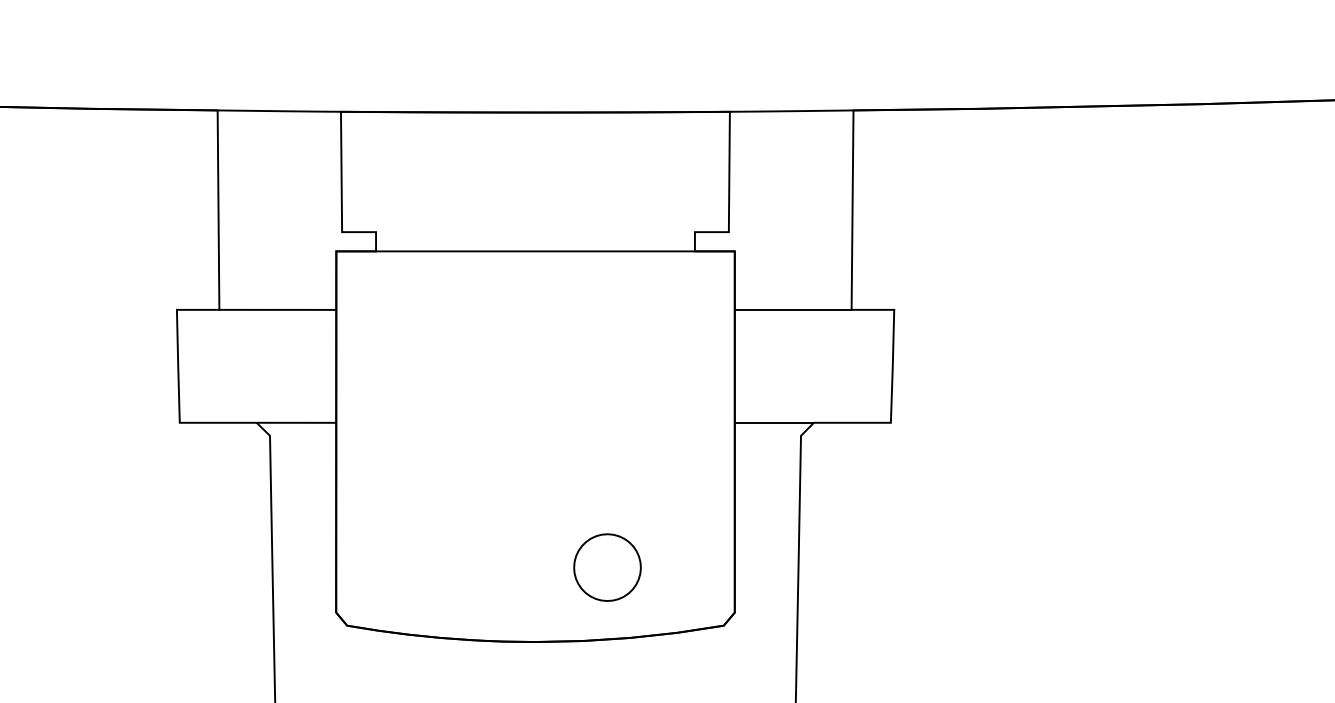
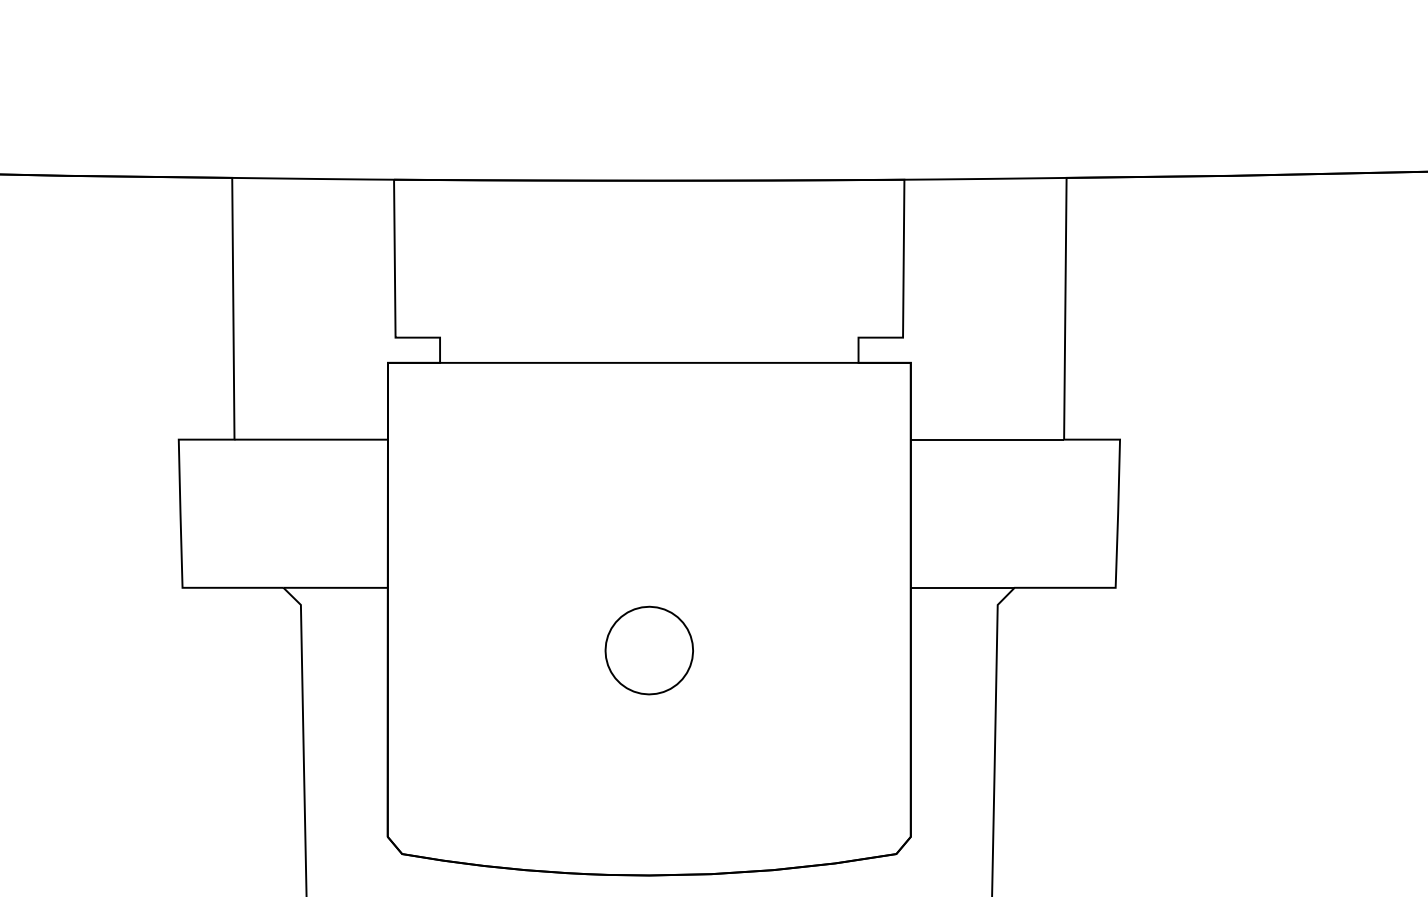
part: (607, 567) -> (649, 650), moved

